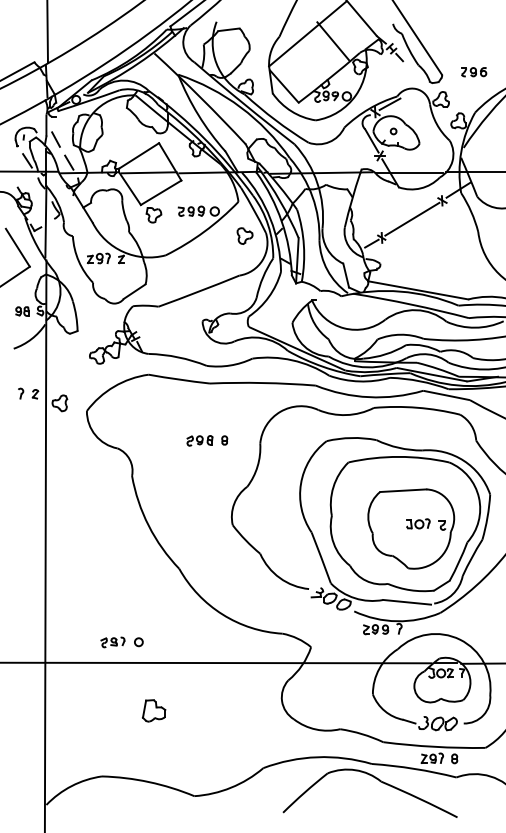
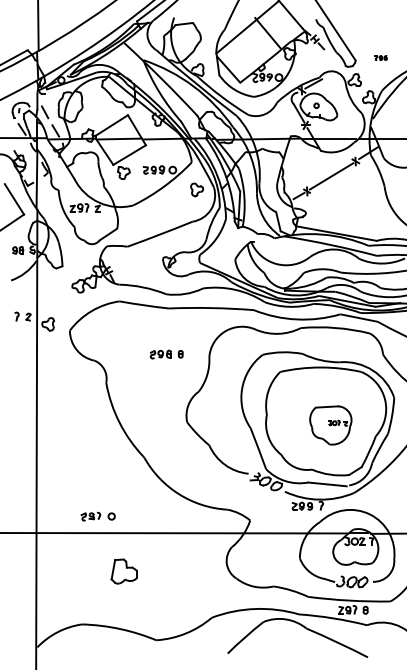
part: (473, 71) -> (380, 57), size x0.6
part: (410, 529) -> (330, 425), size x0.6
part: (153, 710) -> (123, 571), size x1.4

